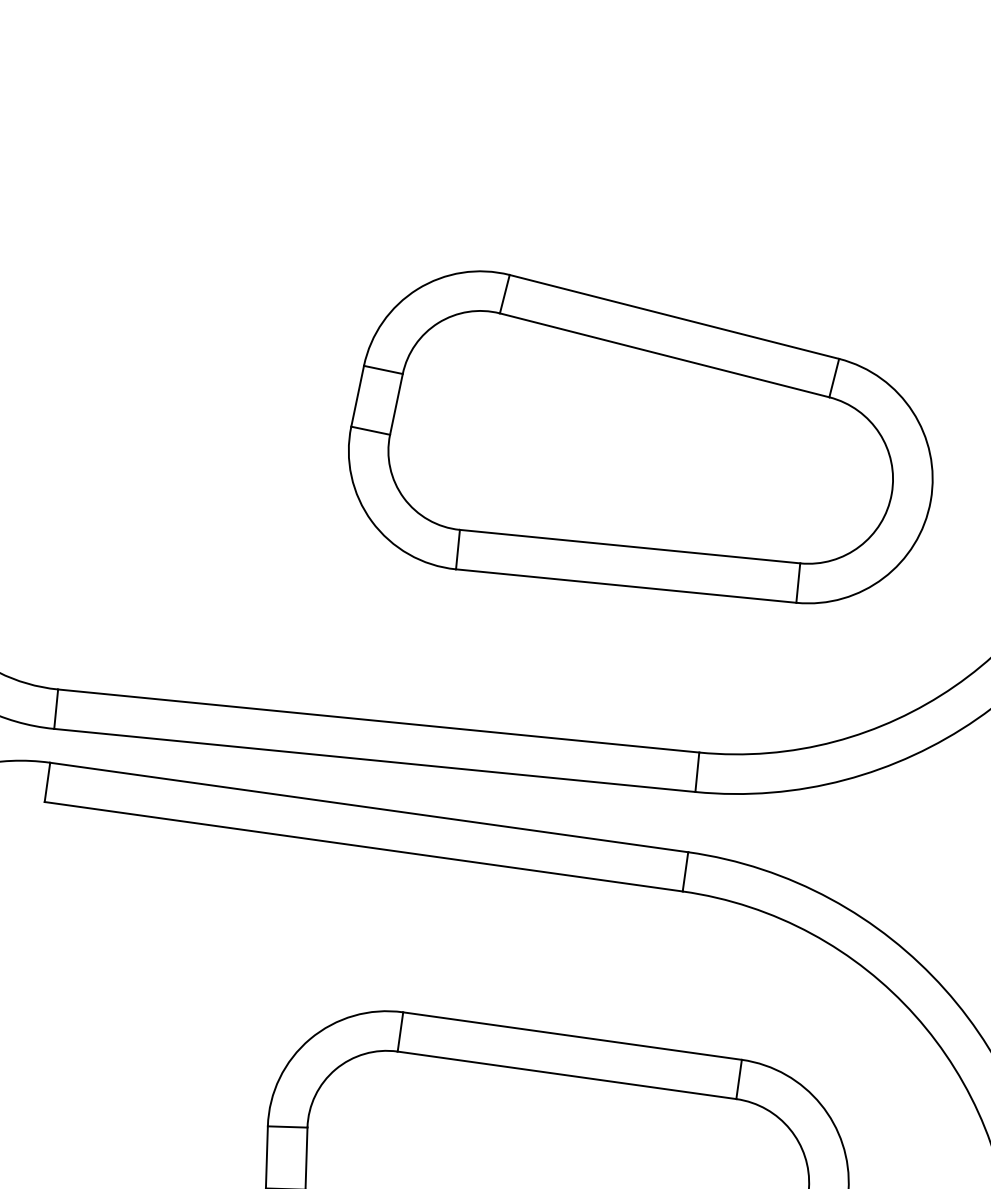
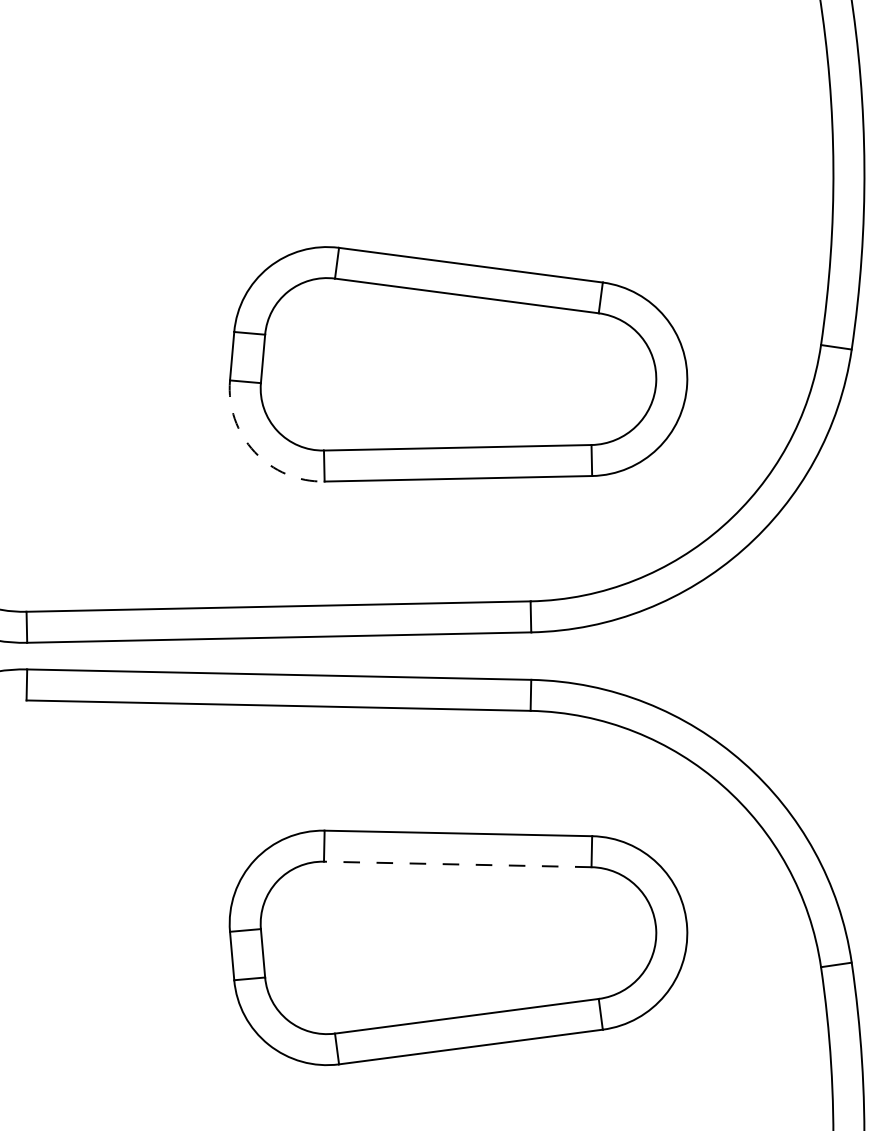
arc: (371, 521) -> (254, 452), solid -> dashed
line: (566, 1075) -> (457, 864), solid -> dashed

